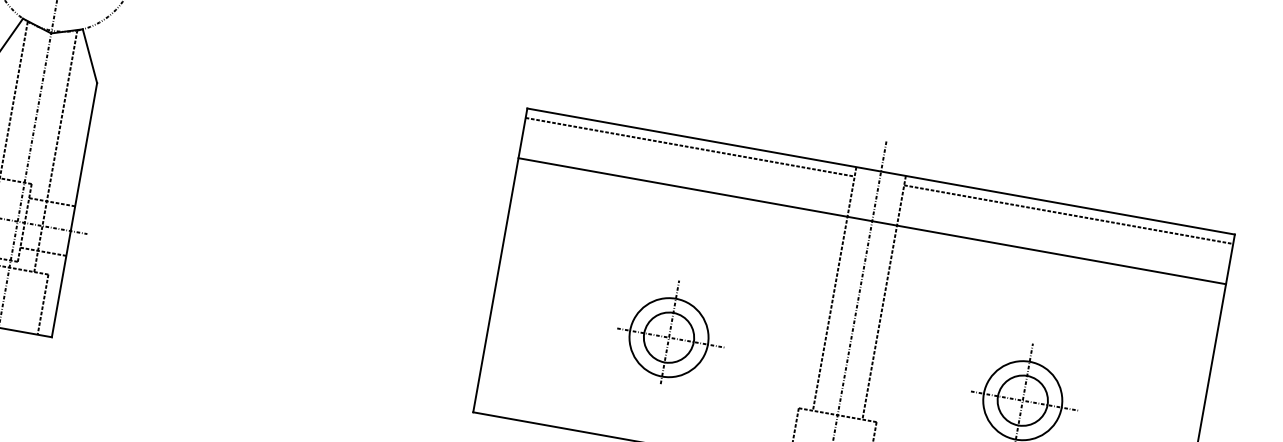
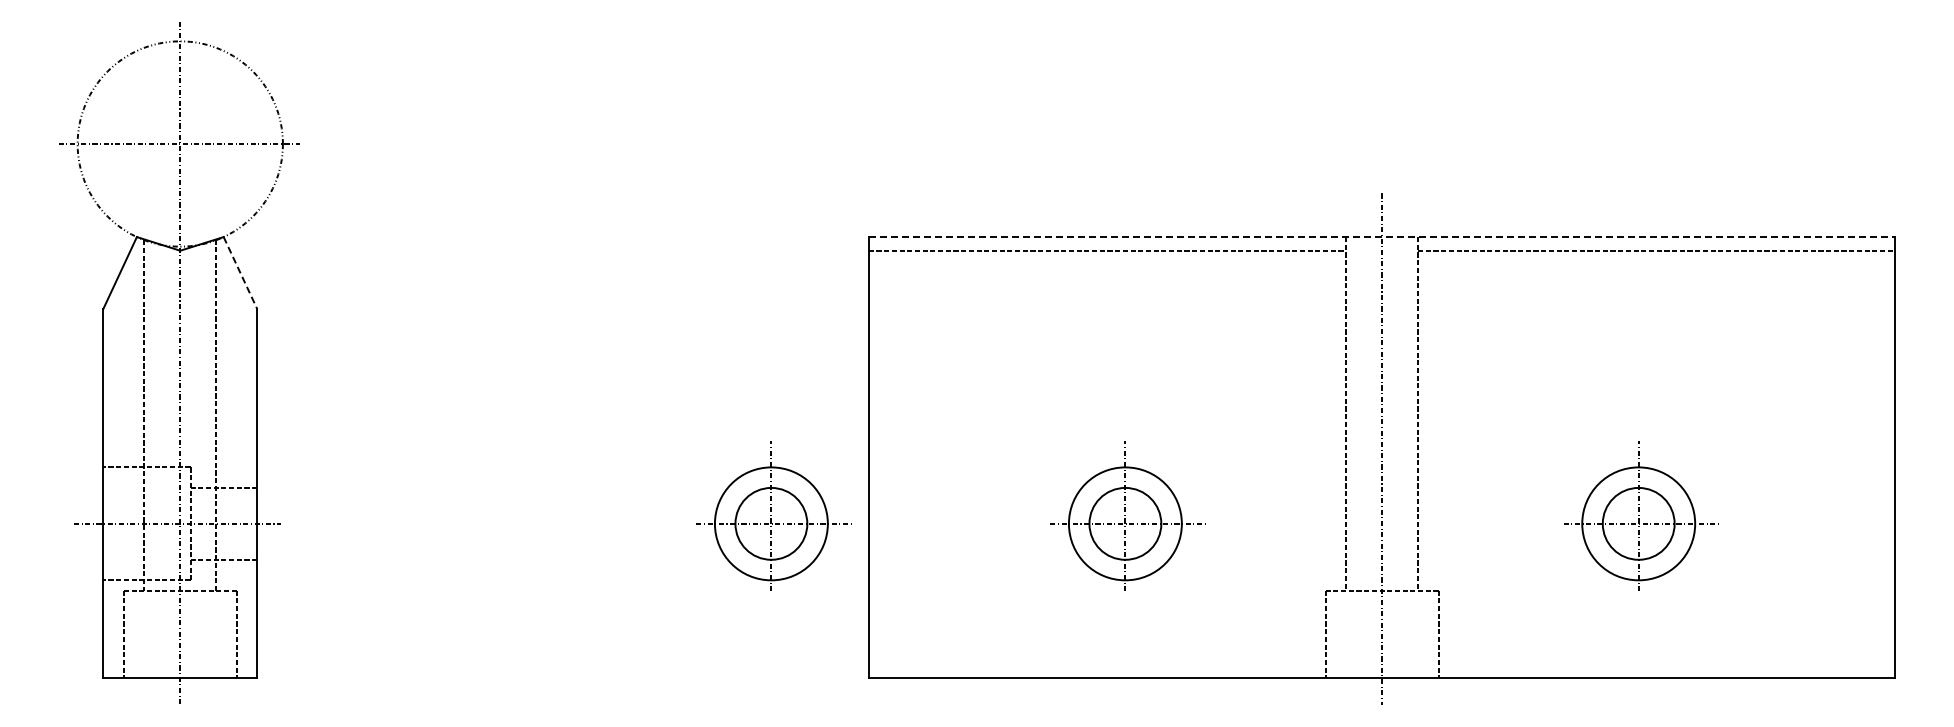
line: (89, 56) -> (240, 273), solid -> dashed
line: (881, 171) -> (1382, 237), solid -> dashed
line: (871, 221) -> (1381, 309), removed
part: (427, 288) -> (773, 515), added

